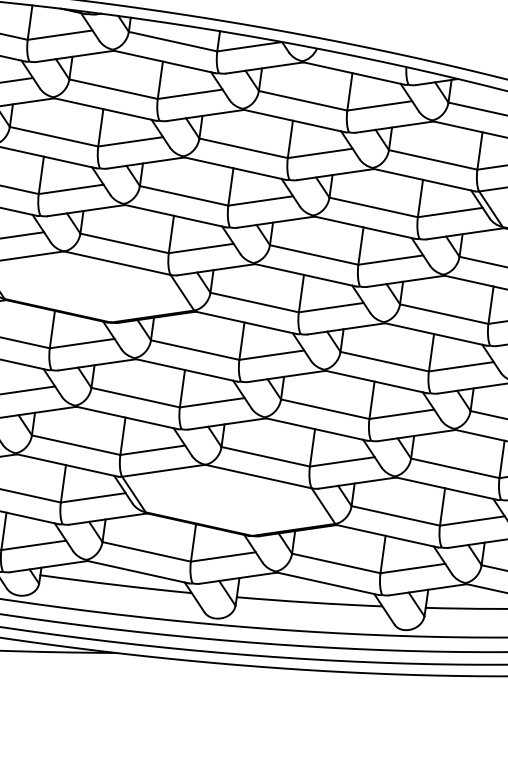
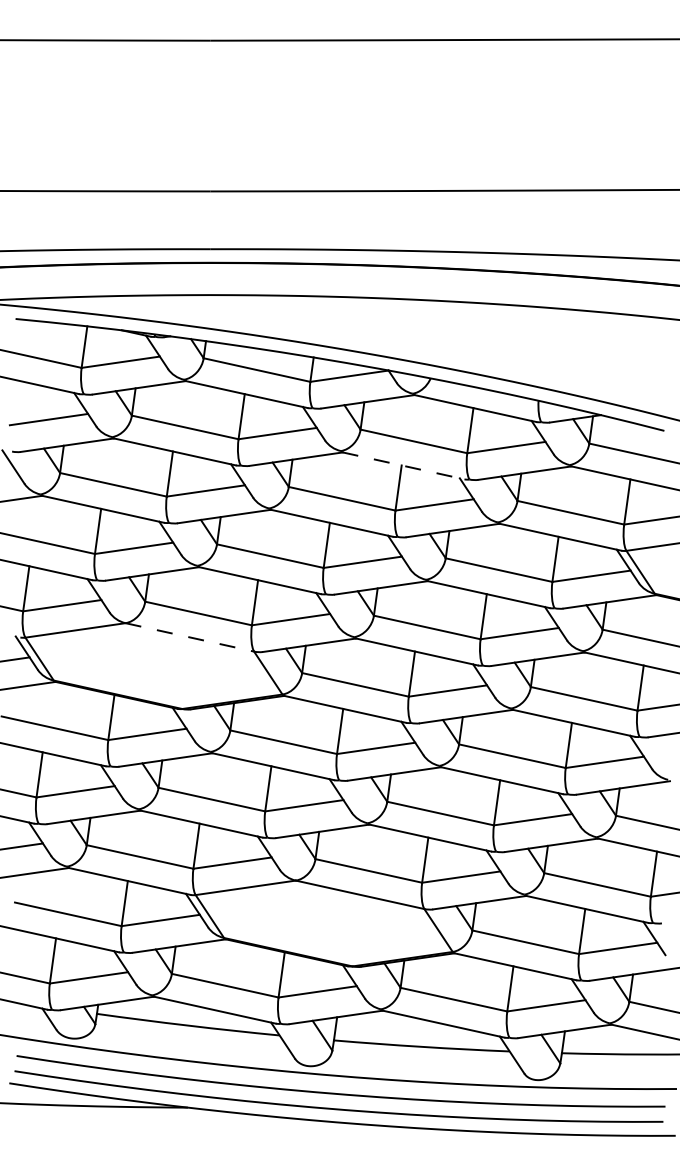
line: (295, 120) -> (404, 465), solid -> dashed
line: (117, 263) -> (189, 637), solid -> dashed

